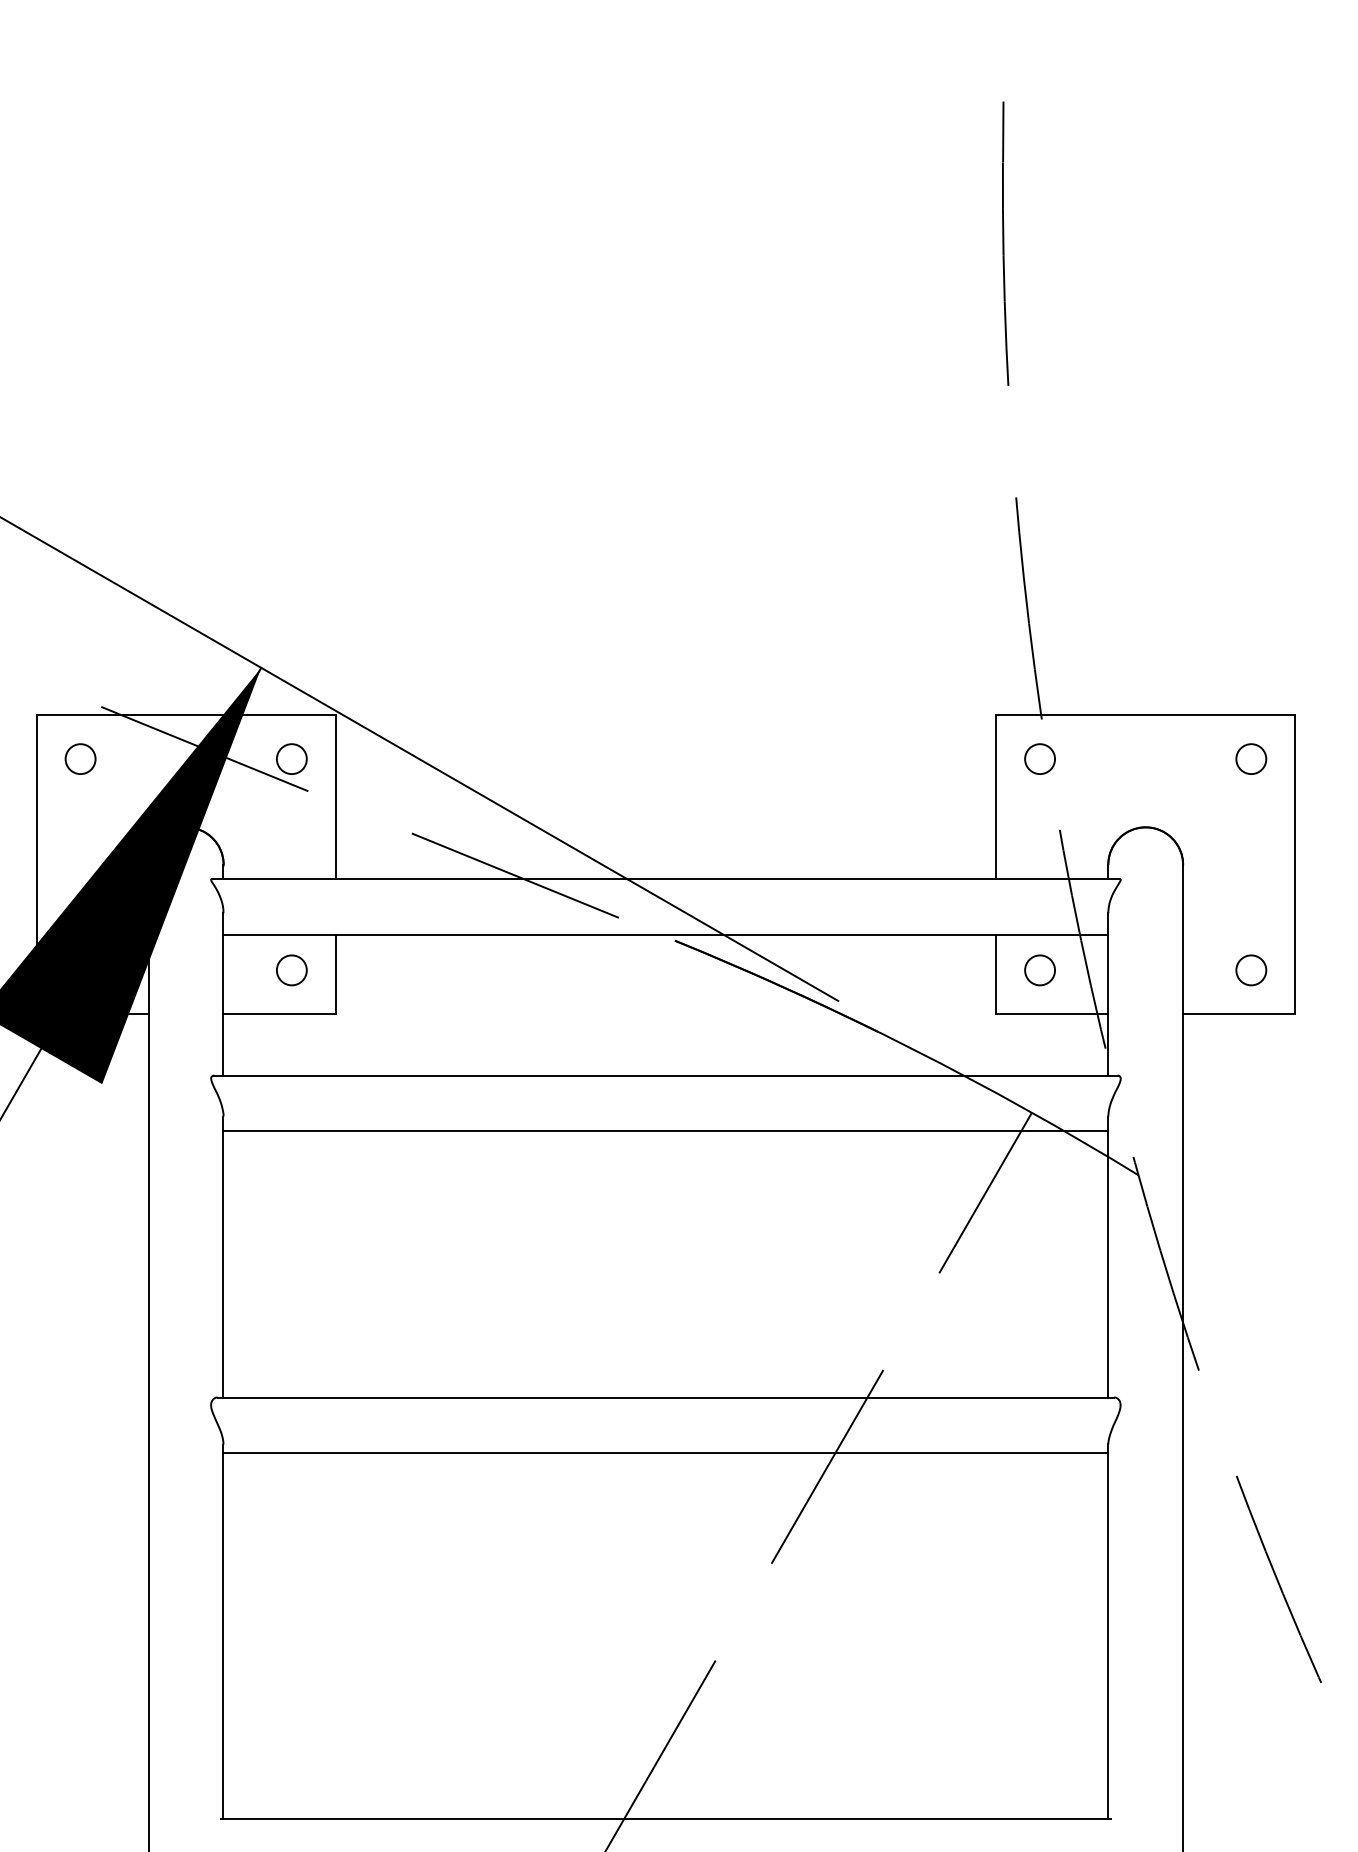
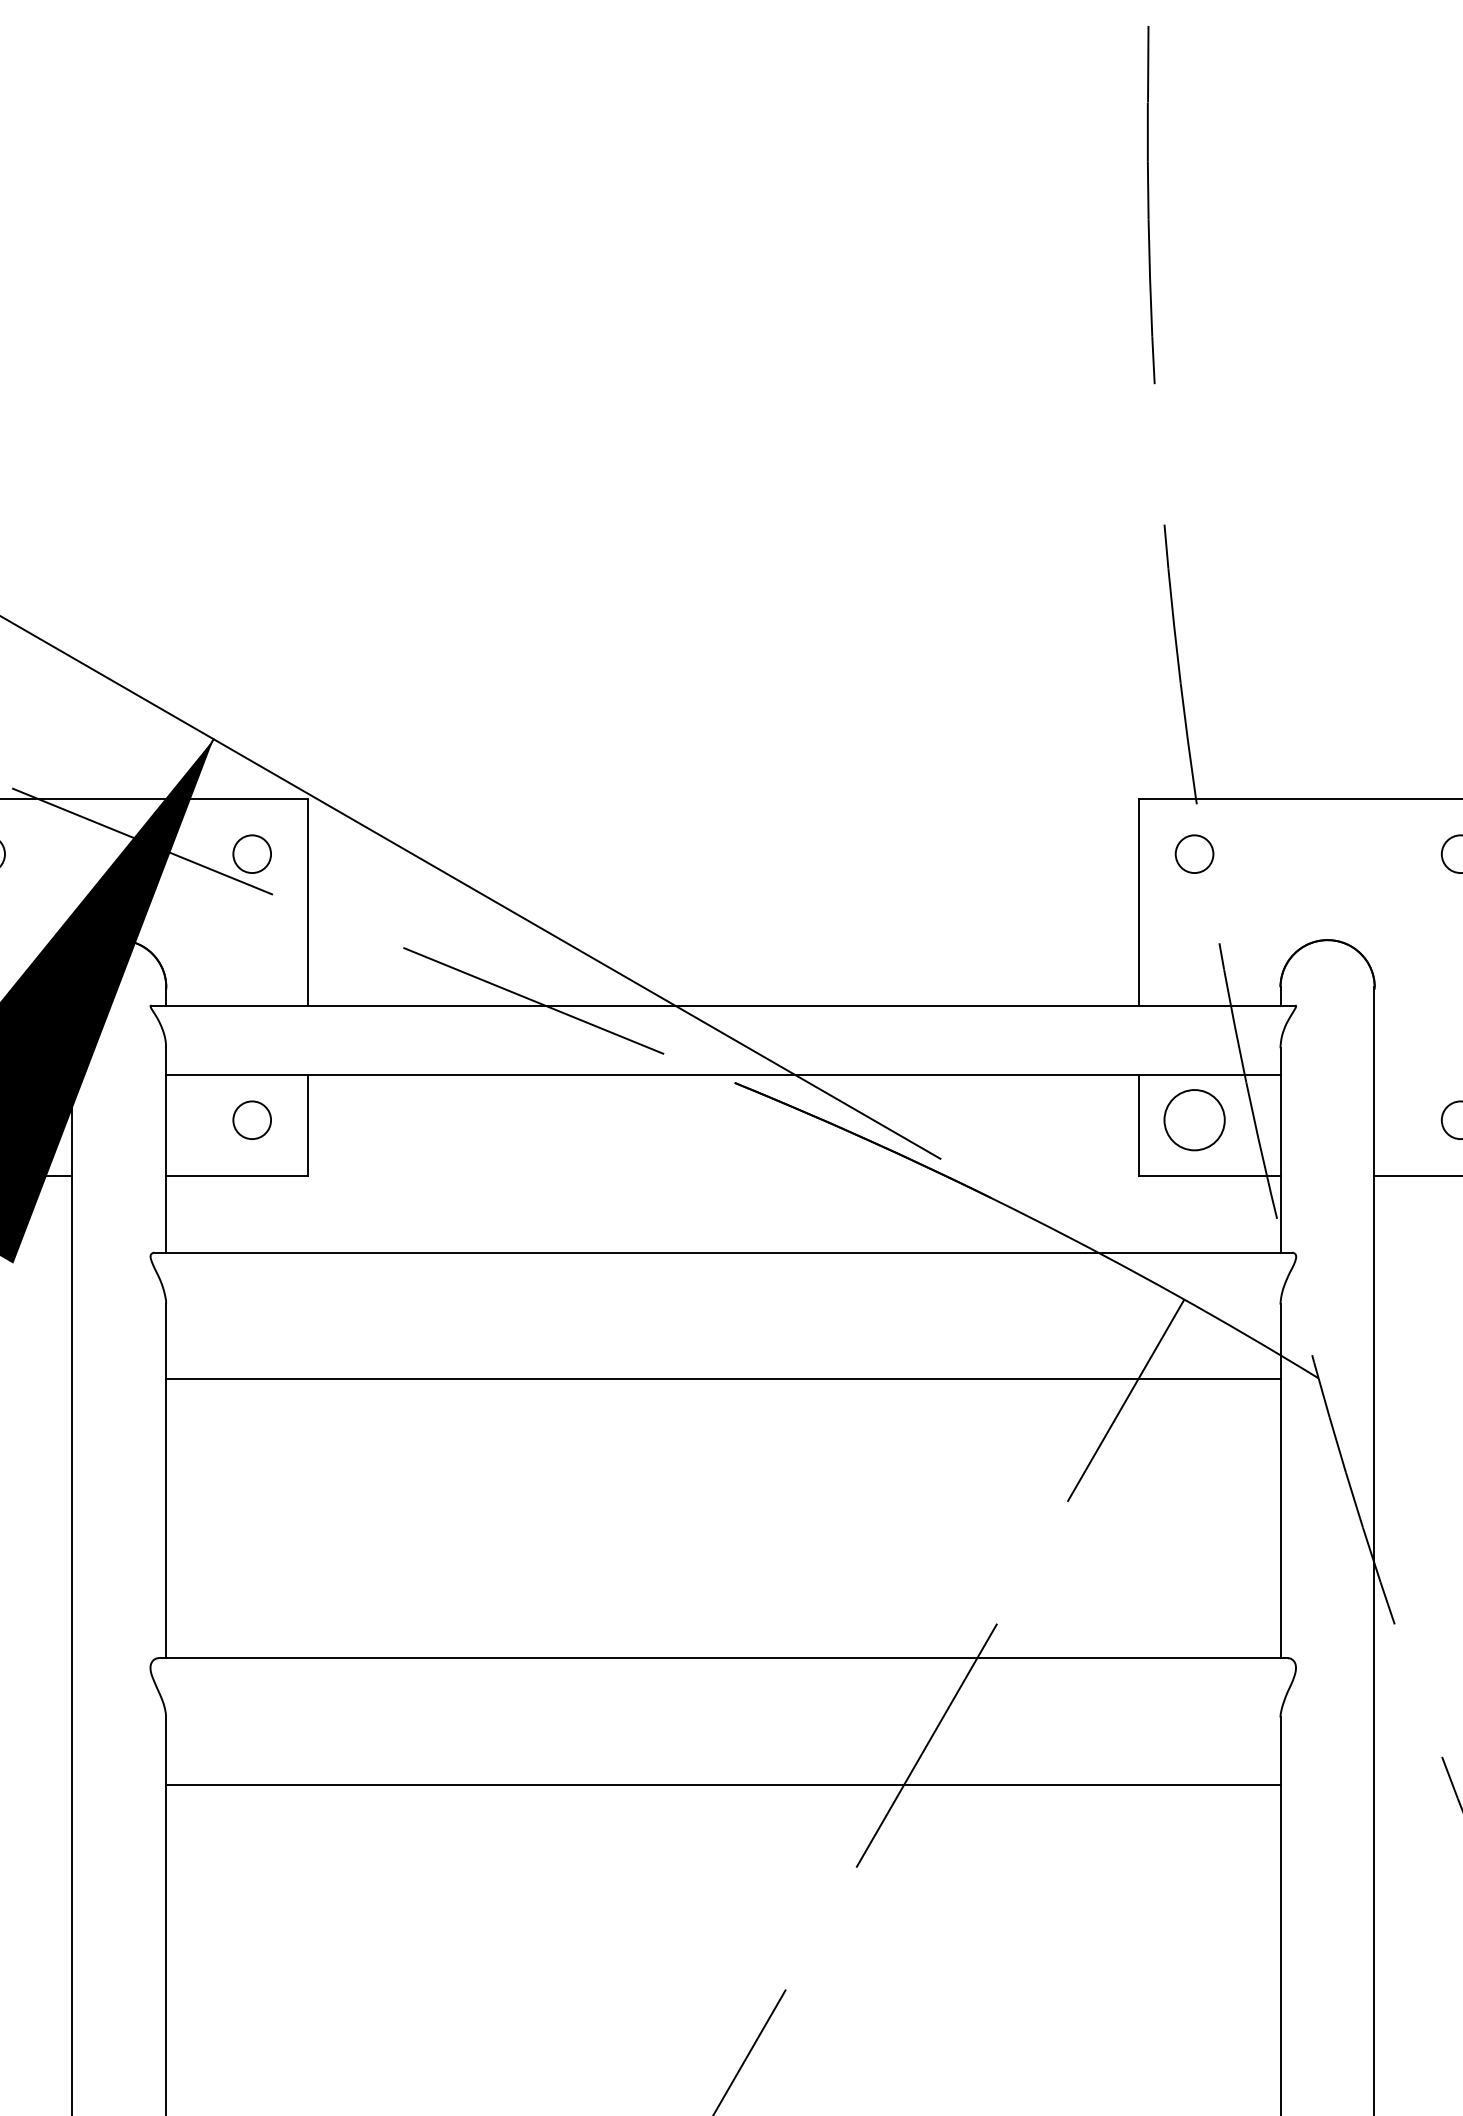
circle: (1039, 970) -> (1193, 1120), size x1.6
line: (665, 1131) -> (722, 1379), moved
line: (665, 1452) -> (722, 1784), moved

